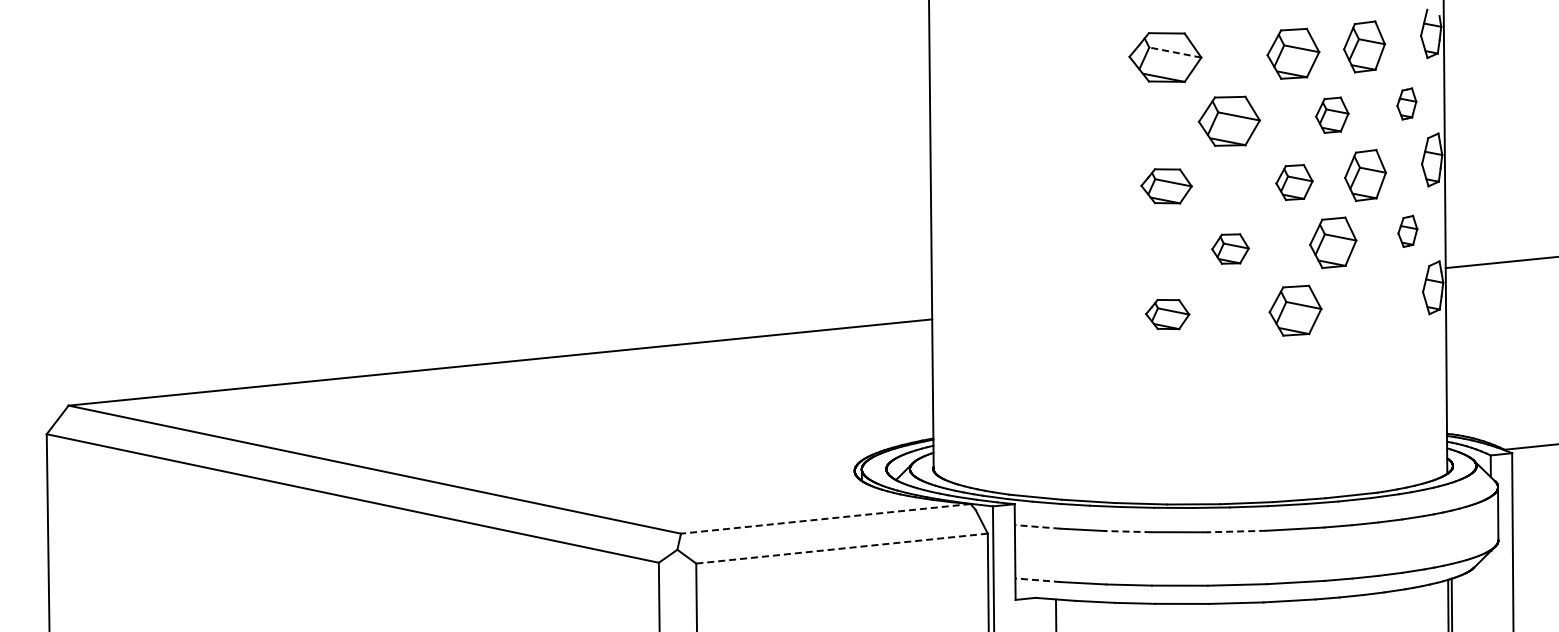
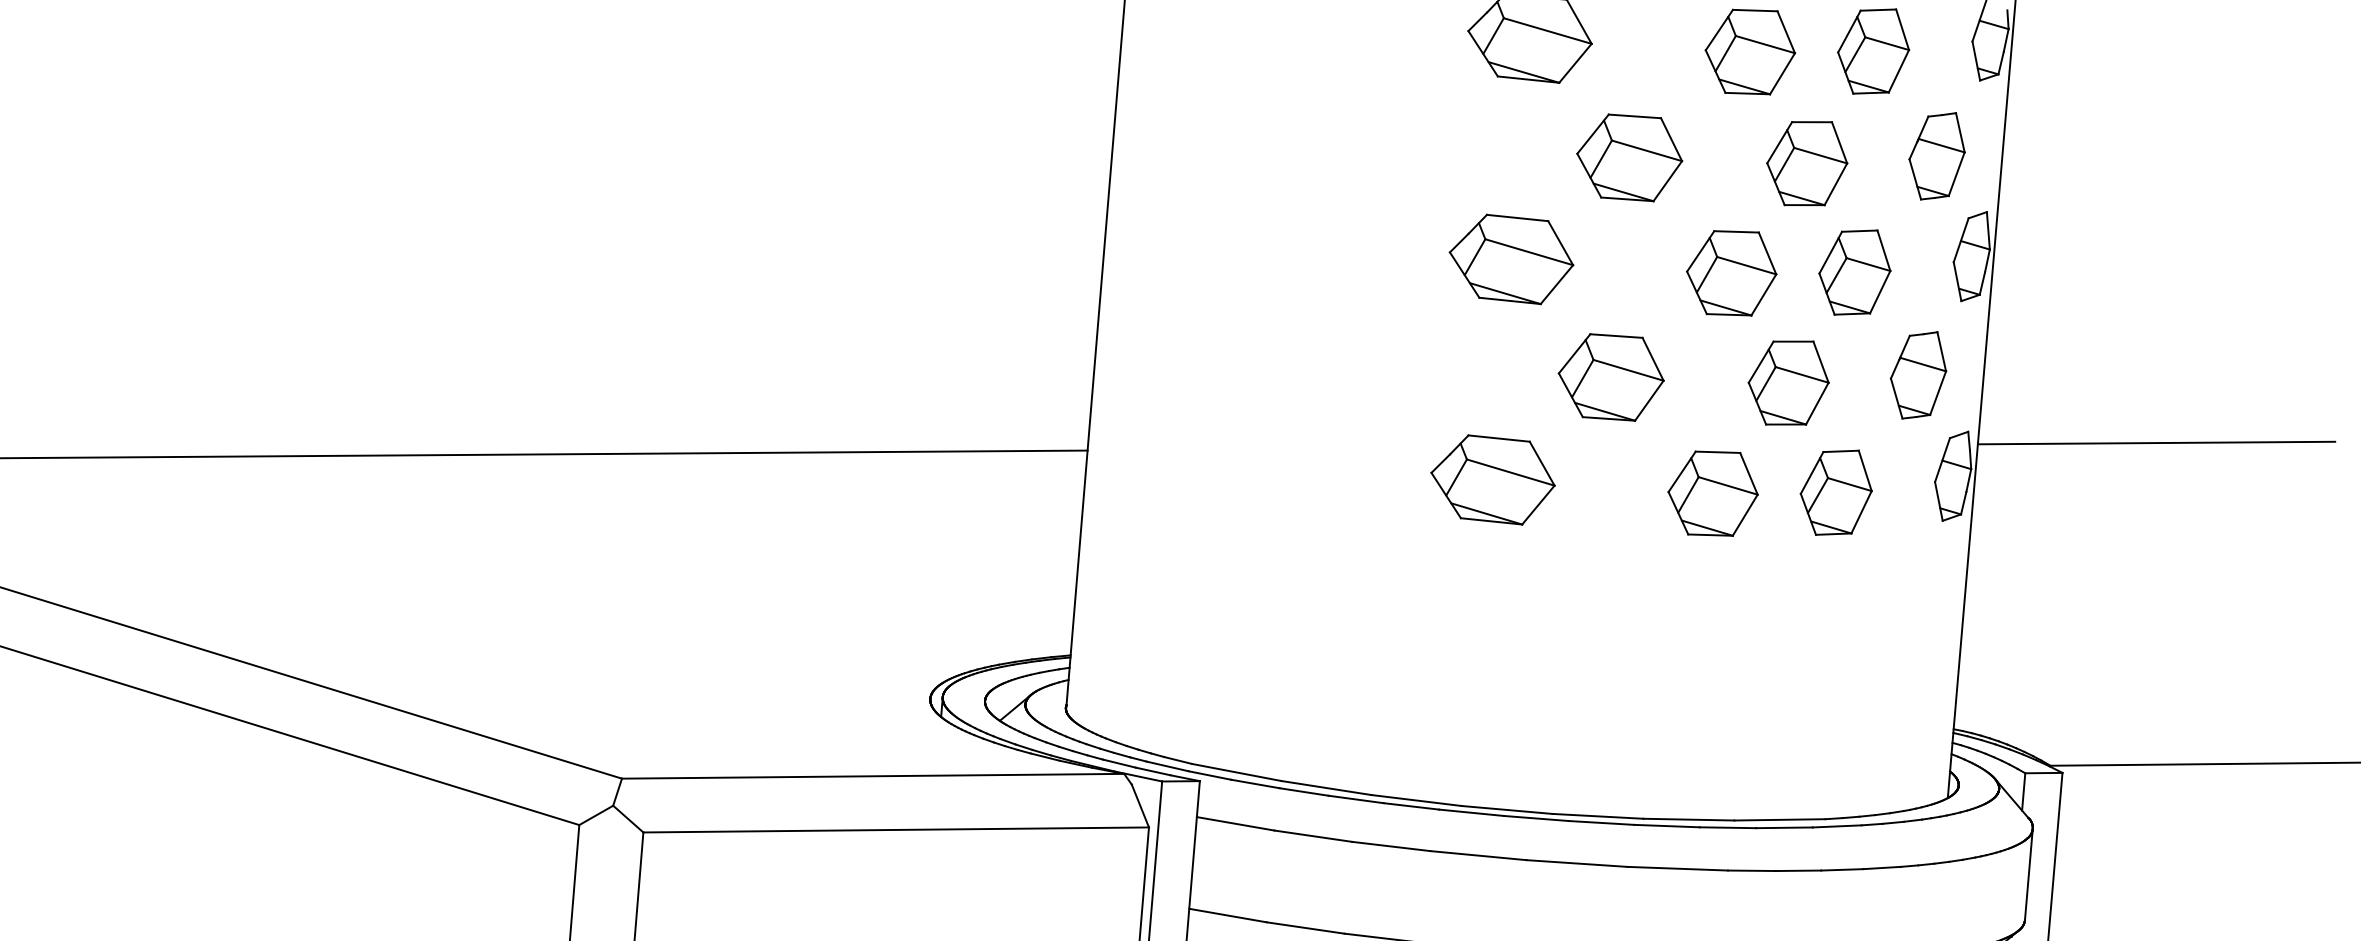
line: (1175, 52) -> (1548, 30), dashed -> solid
part: (1406, 103) -> (1936, 155), size x1.67
part: (1332, 115) -> (1807, 164), size x1.43
part: (1294, 182) -> (1731, 273), size x1.43
part: (1166, 186) -> (1511, 259), size x1.43
part: (1407, 231) -> (1918, 375), size x1.67
part: (1230, 248) -> (1611, 376), size x1.67
part: (1366, 303) -> (1836, 492), added
part: (1167, 314) -> (1492, 479), size x1.67
line: (825, 518) -> (872, 775), dashed -> solid
line: (1037, 526) -> (1235, 823), dashed -> solid
line: (1128, 531) -> (1390, 846), dashed -> solid
line: (1236, 531) -> (1576, 863), dashed -> solid
line: (842, 548) -> (897, 829), dashed -> solid
line: (1038, 580) -> (1228, 916), dashed -> solid

